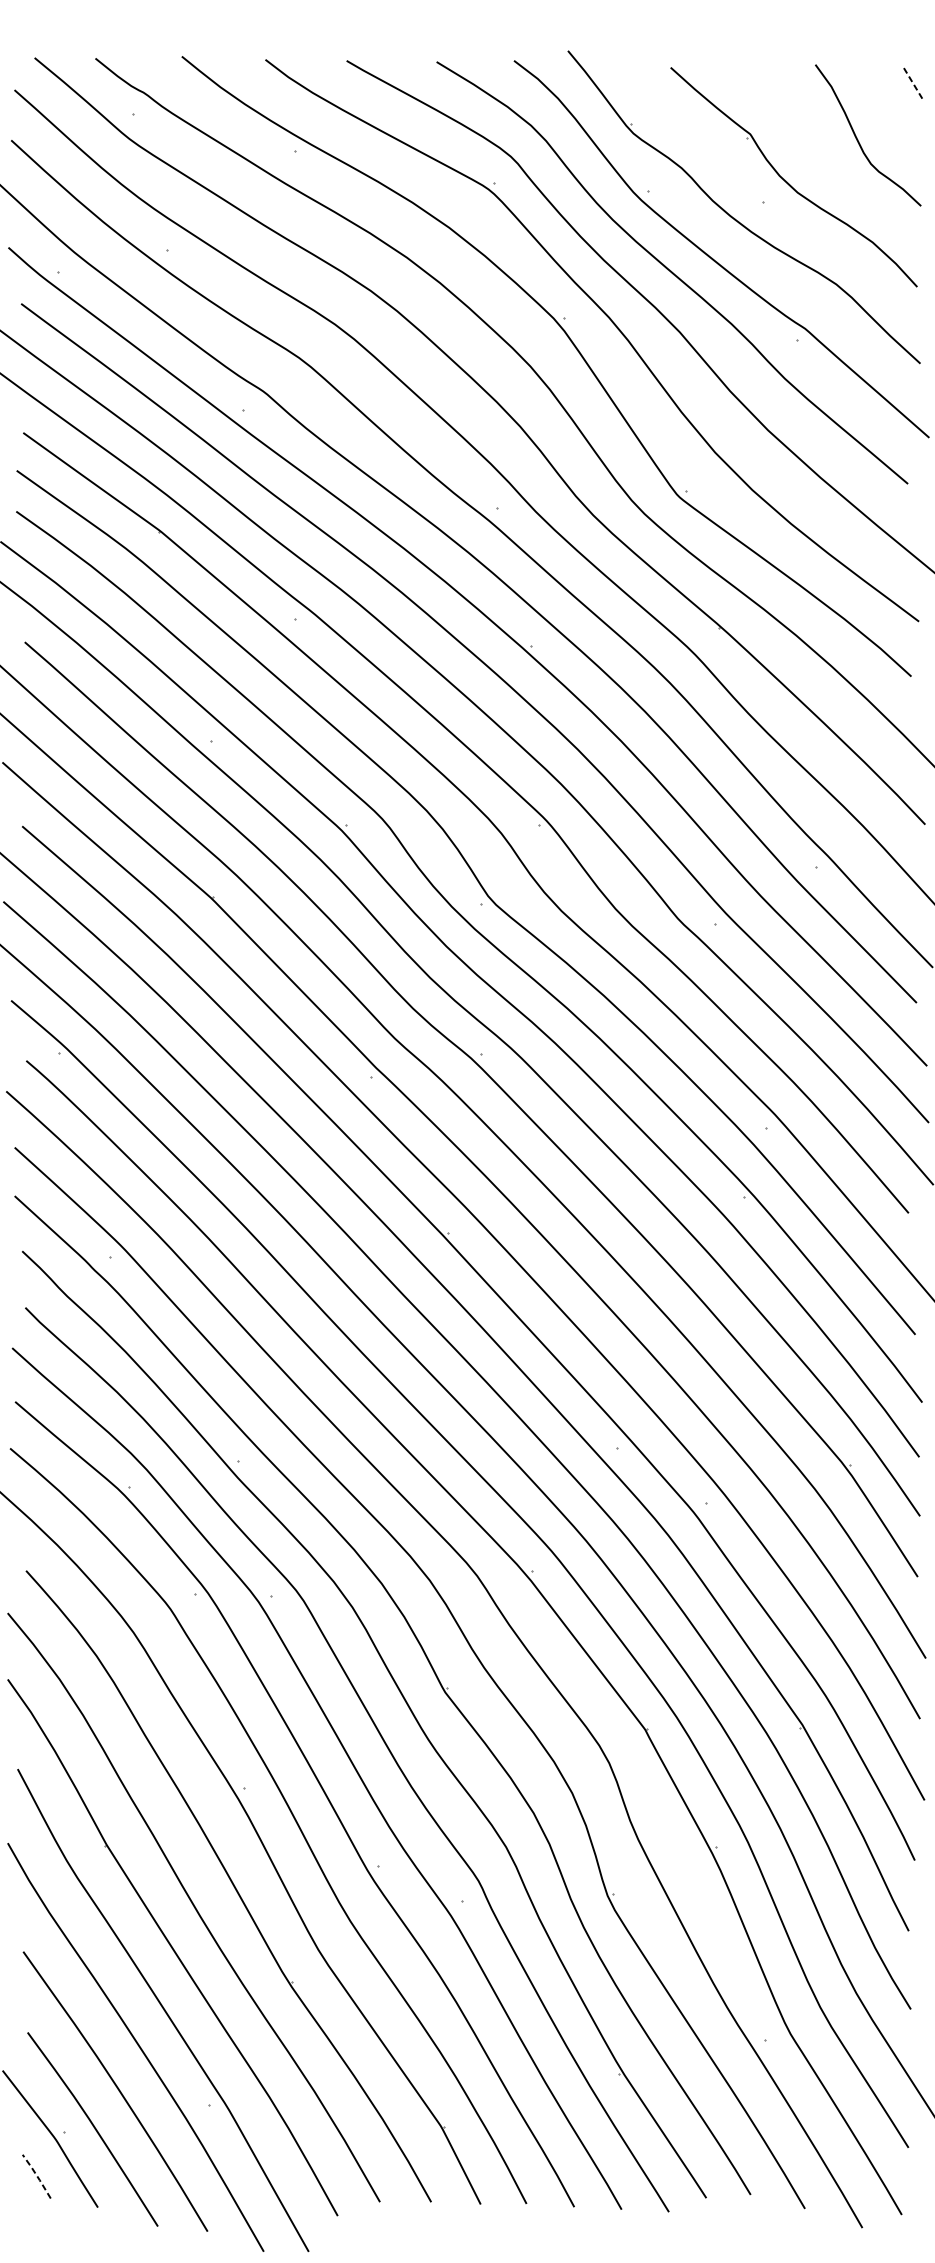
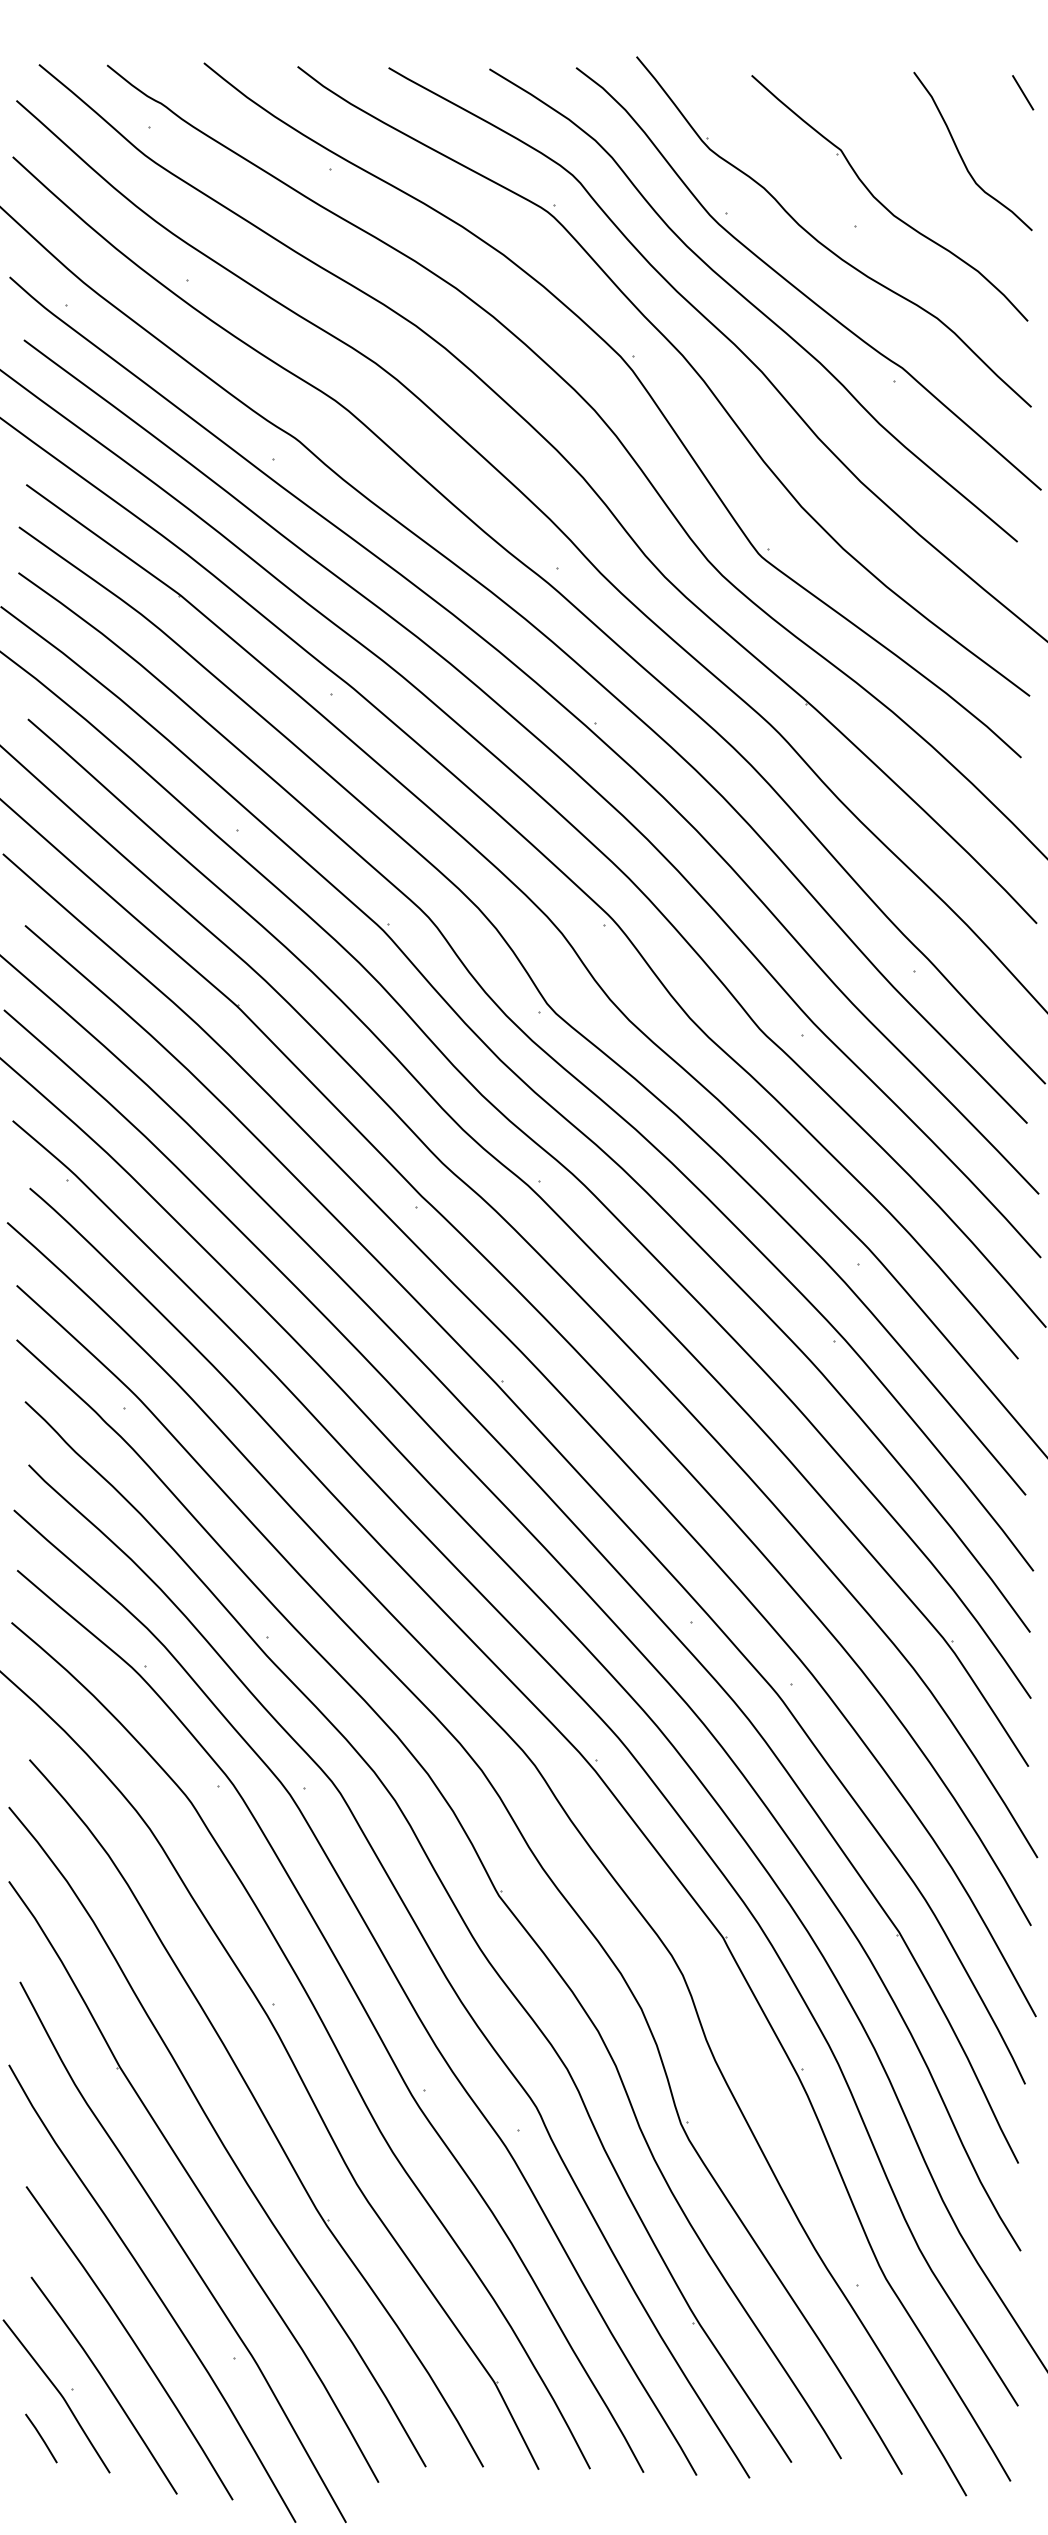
line: (912, 82) -> (1022, 92), dashed -> solid
line: (36, 2175) -> (41, 2437), dashed -> solid

